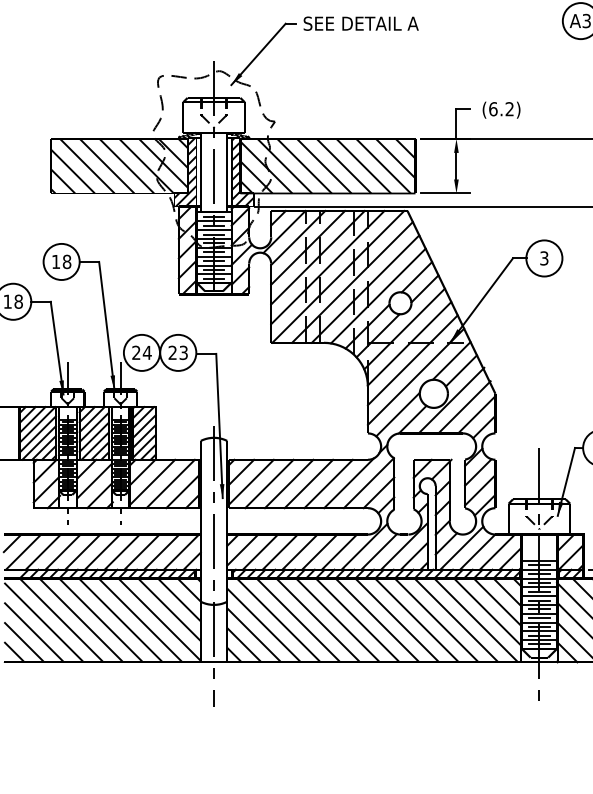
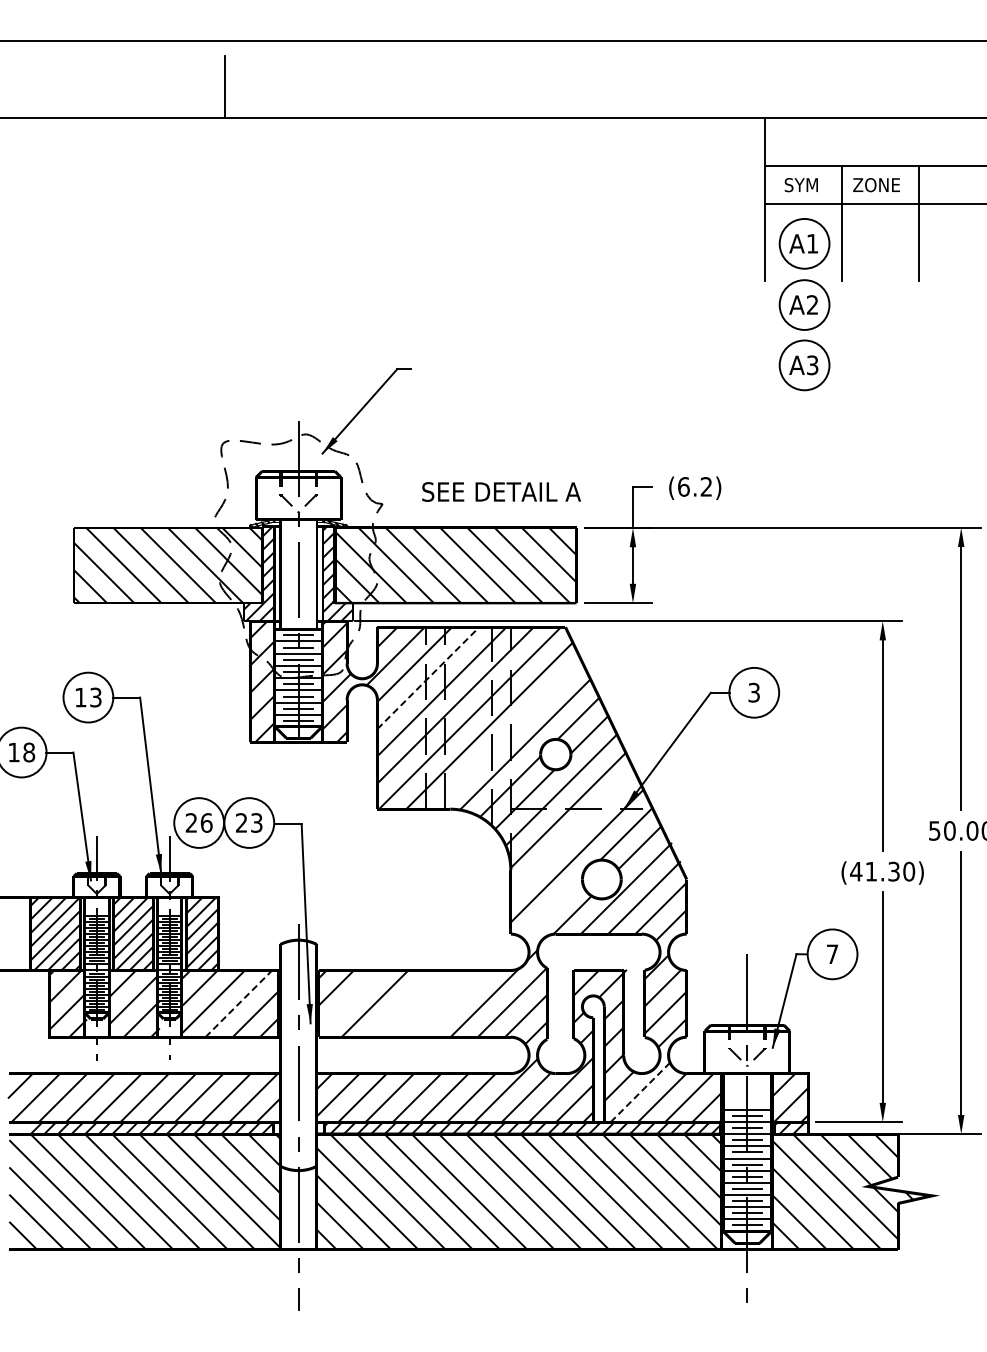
text: (361, 23) -> (501, 491), moved
line: (308, 247) -> (428, 677), solid -> dashed
text: (66, 261) -> (95, 697), 18 -> 13
line: (365, 288) -> (507, 734), removed
text: (147, 352) -> (206, 822), 24 -> 26
line: (412, 360) -> (572, 833), removed
line: (398, 414) -> (552, 908), removed
line: (250, 482) -> (349, 1001), removed
line: (171, 483) -> (239, 1003), solid -> dashed
line: (288, 483) -> (401, 1003), removed
line: (308, 483) -> (429, 1003), removed
line: (328, 483) -> (456, 1003), removed
line: (461, 548) -> (640, 1092), solid -> dashed

